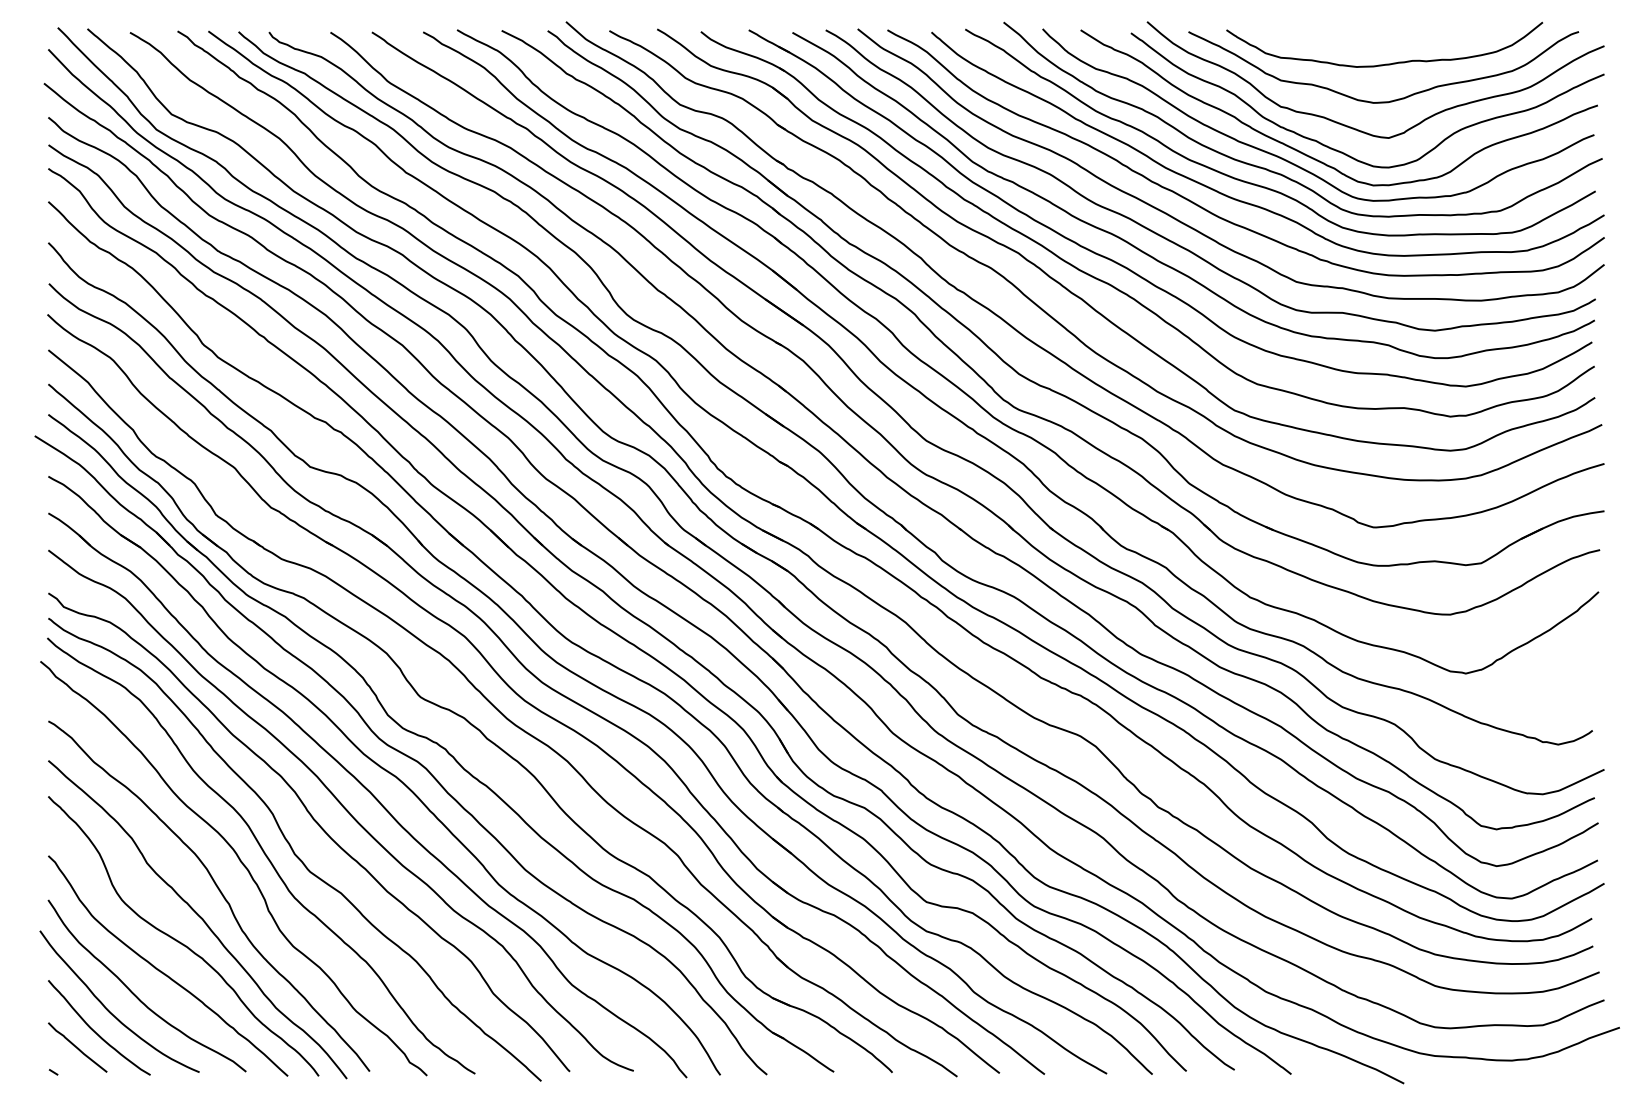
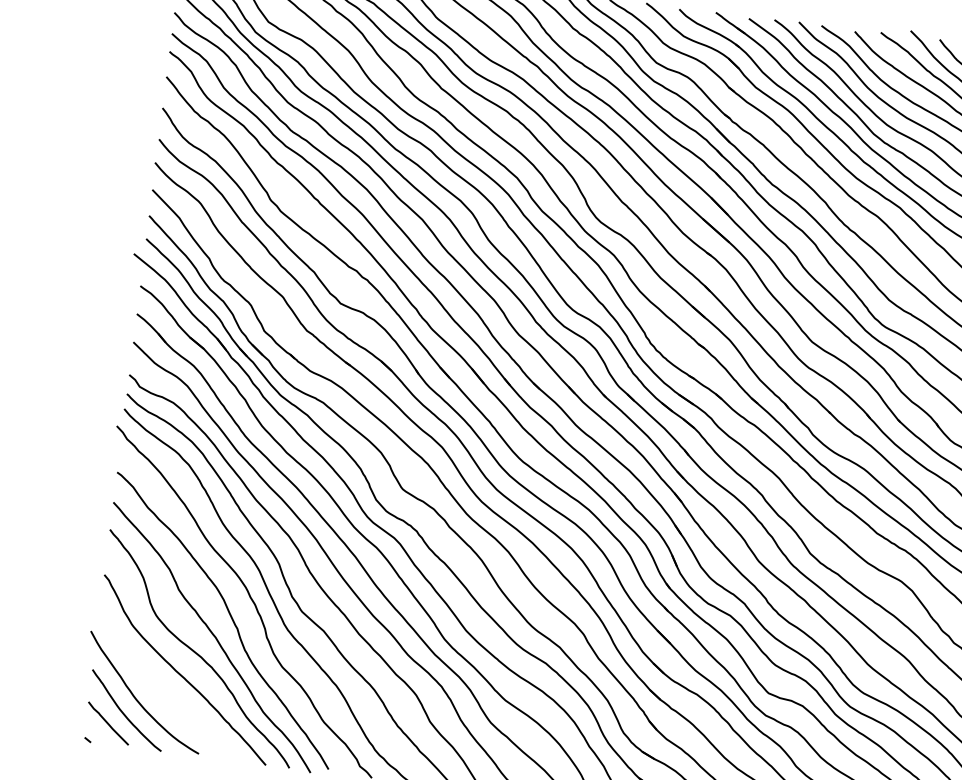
curve: (136, 995) -> (158, 689), removed

